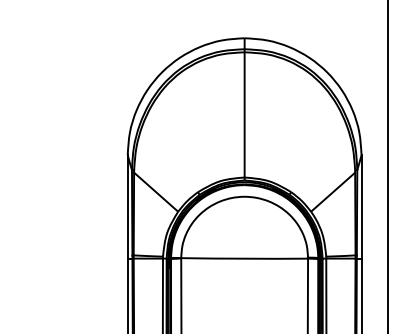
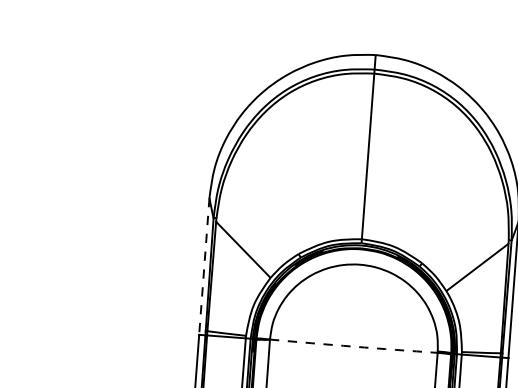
line: (127, 206) -> (204, 265), solid -> dashed
arc: (244, 258) -> (353, 346), solid -> dashed

